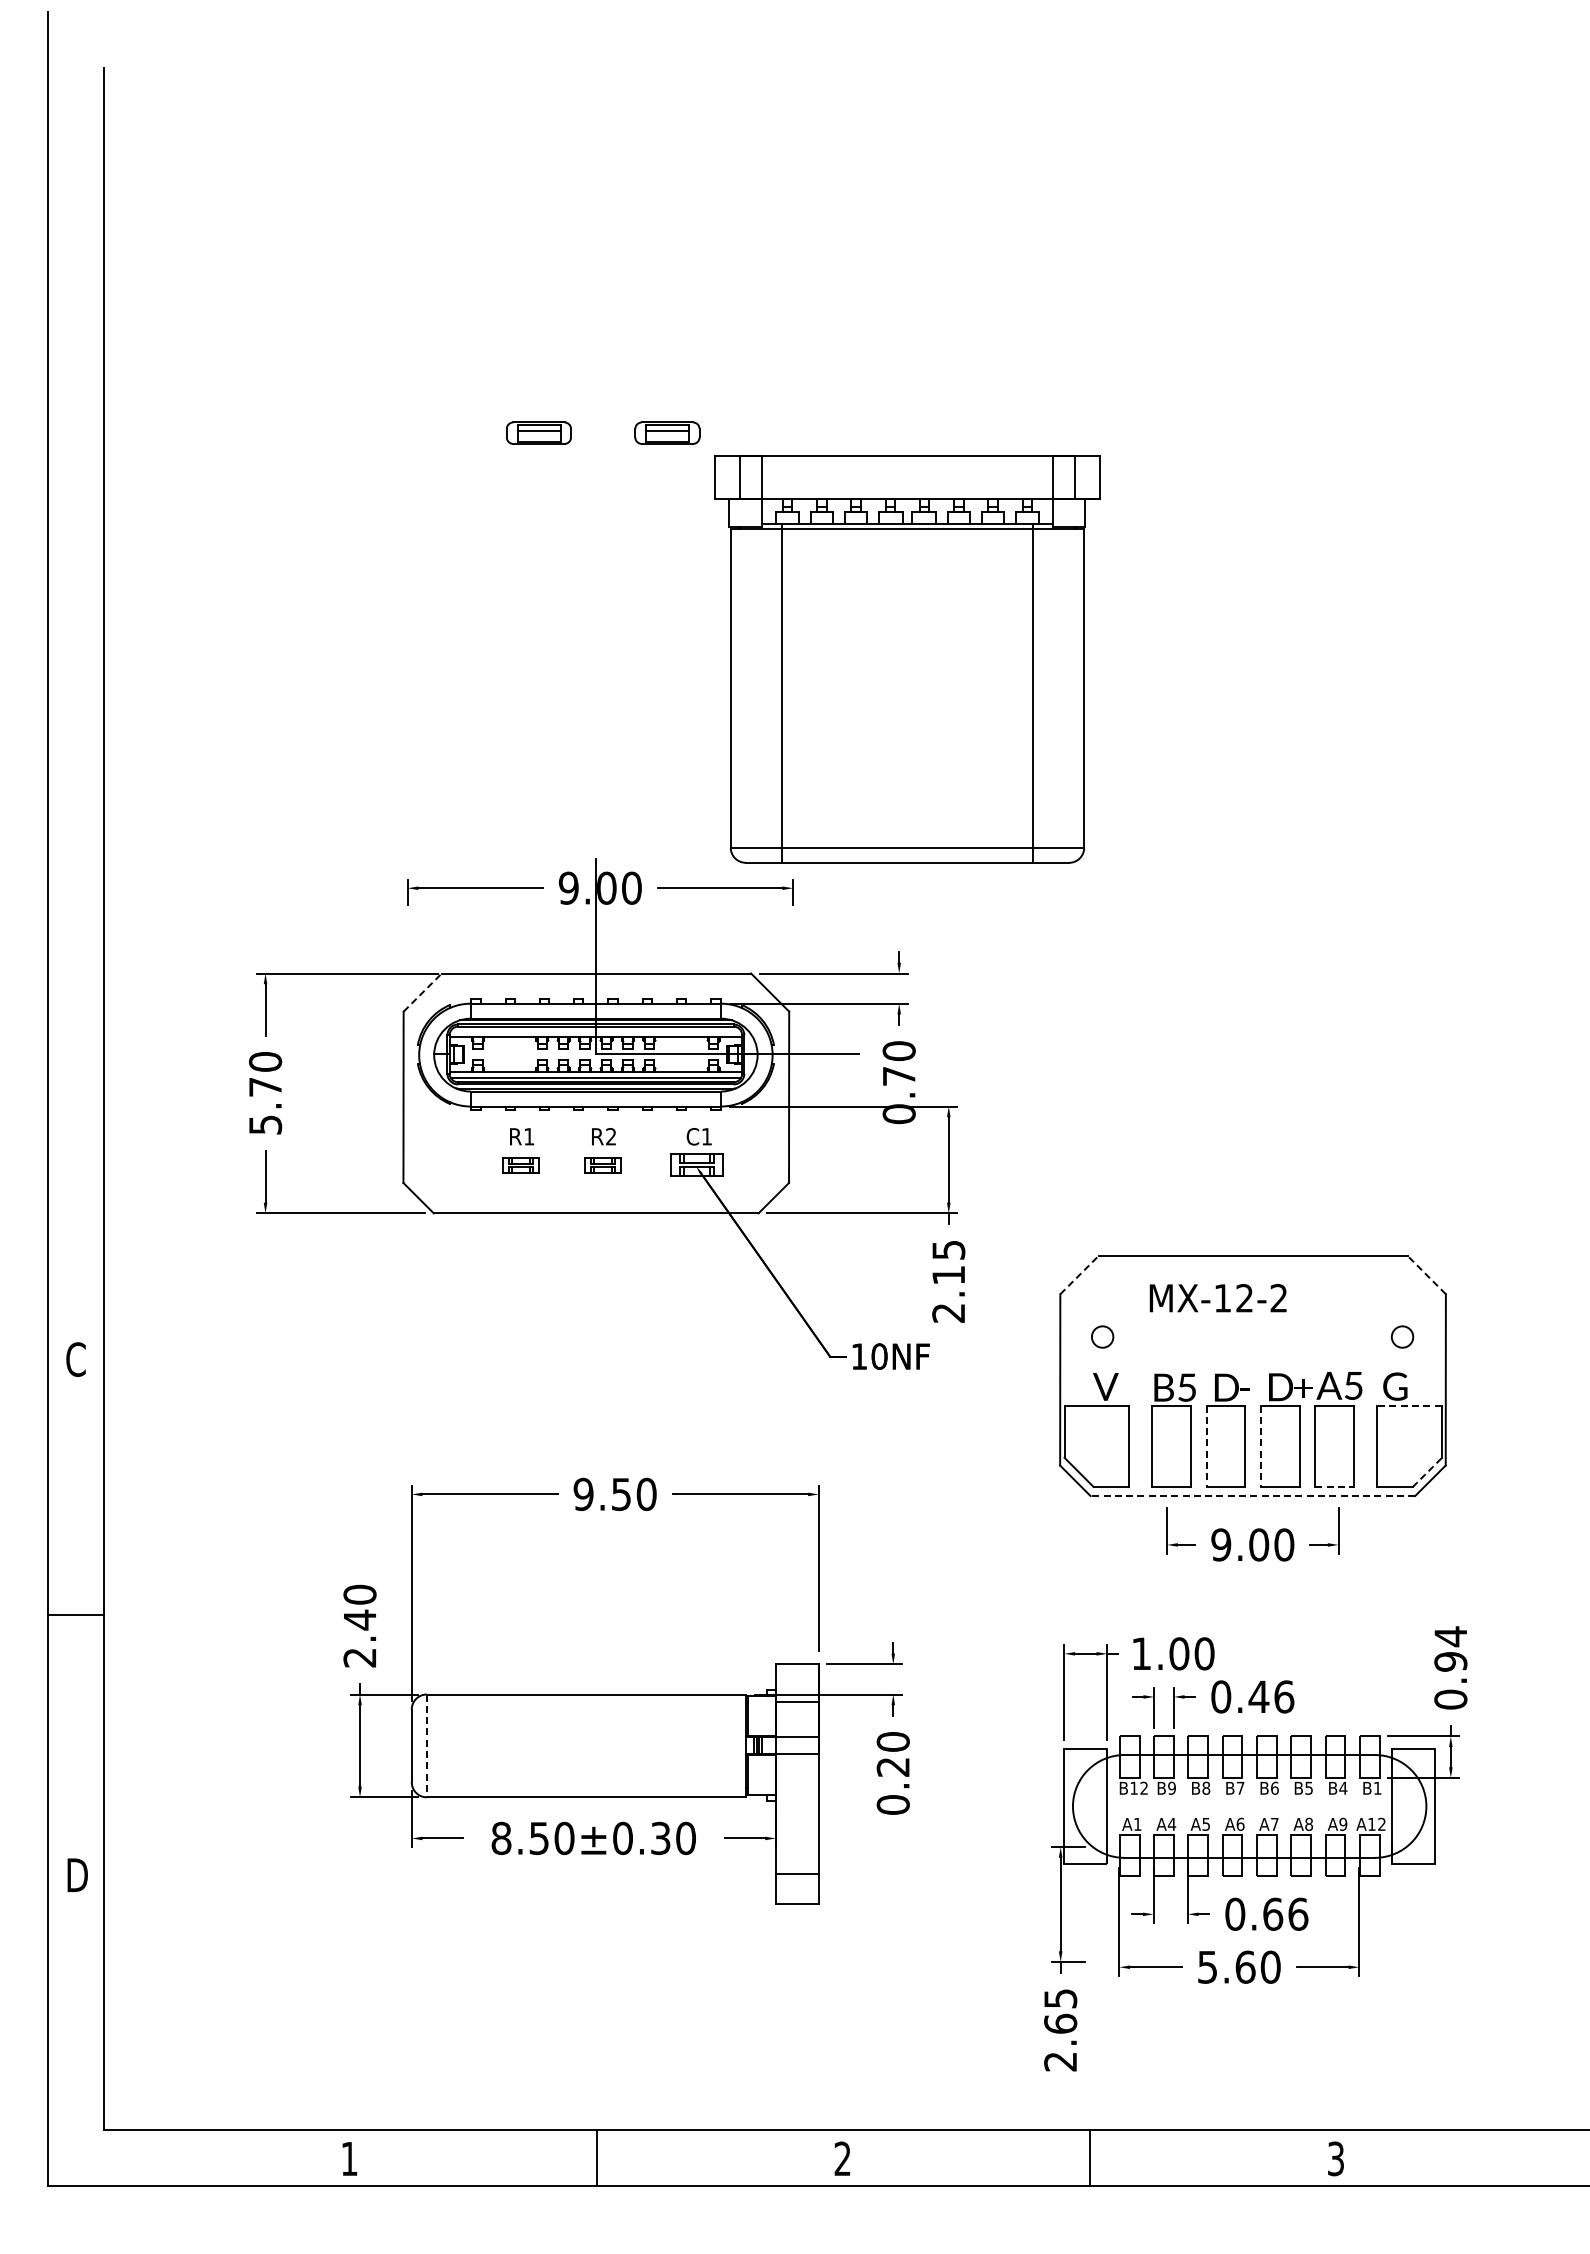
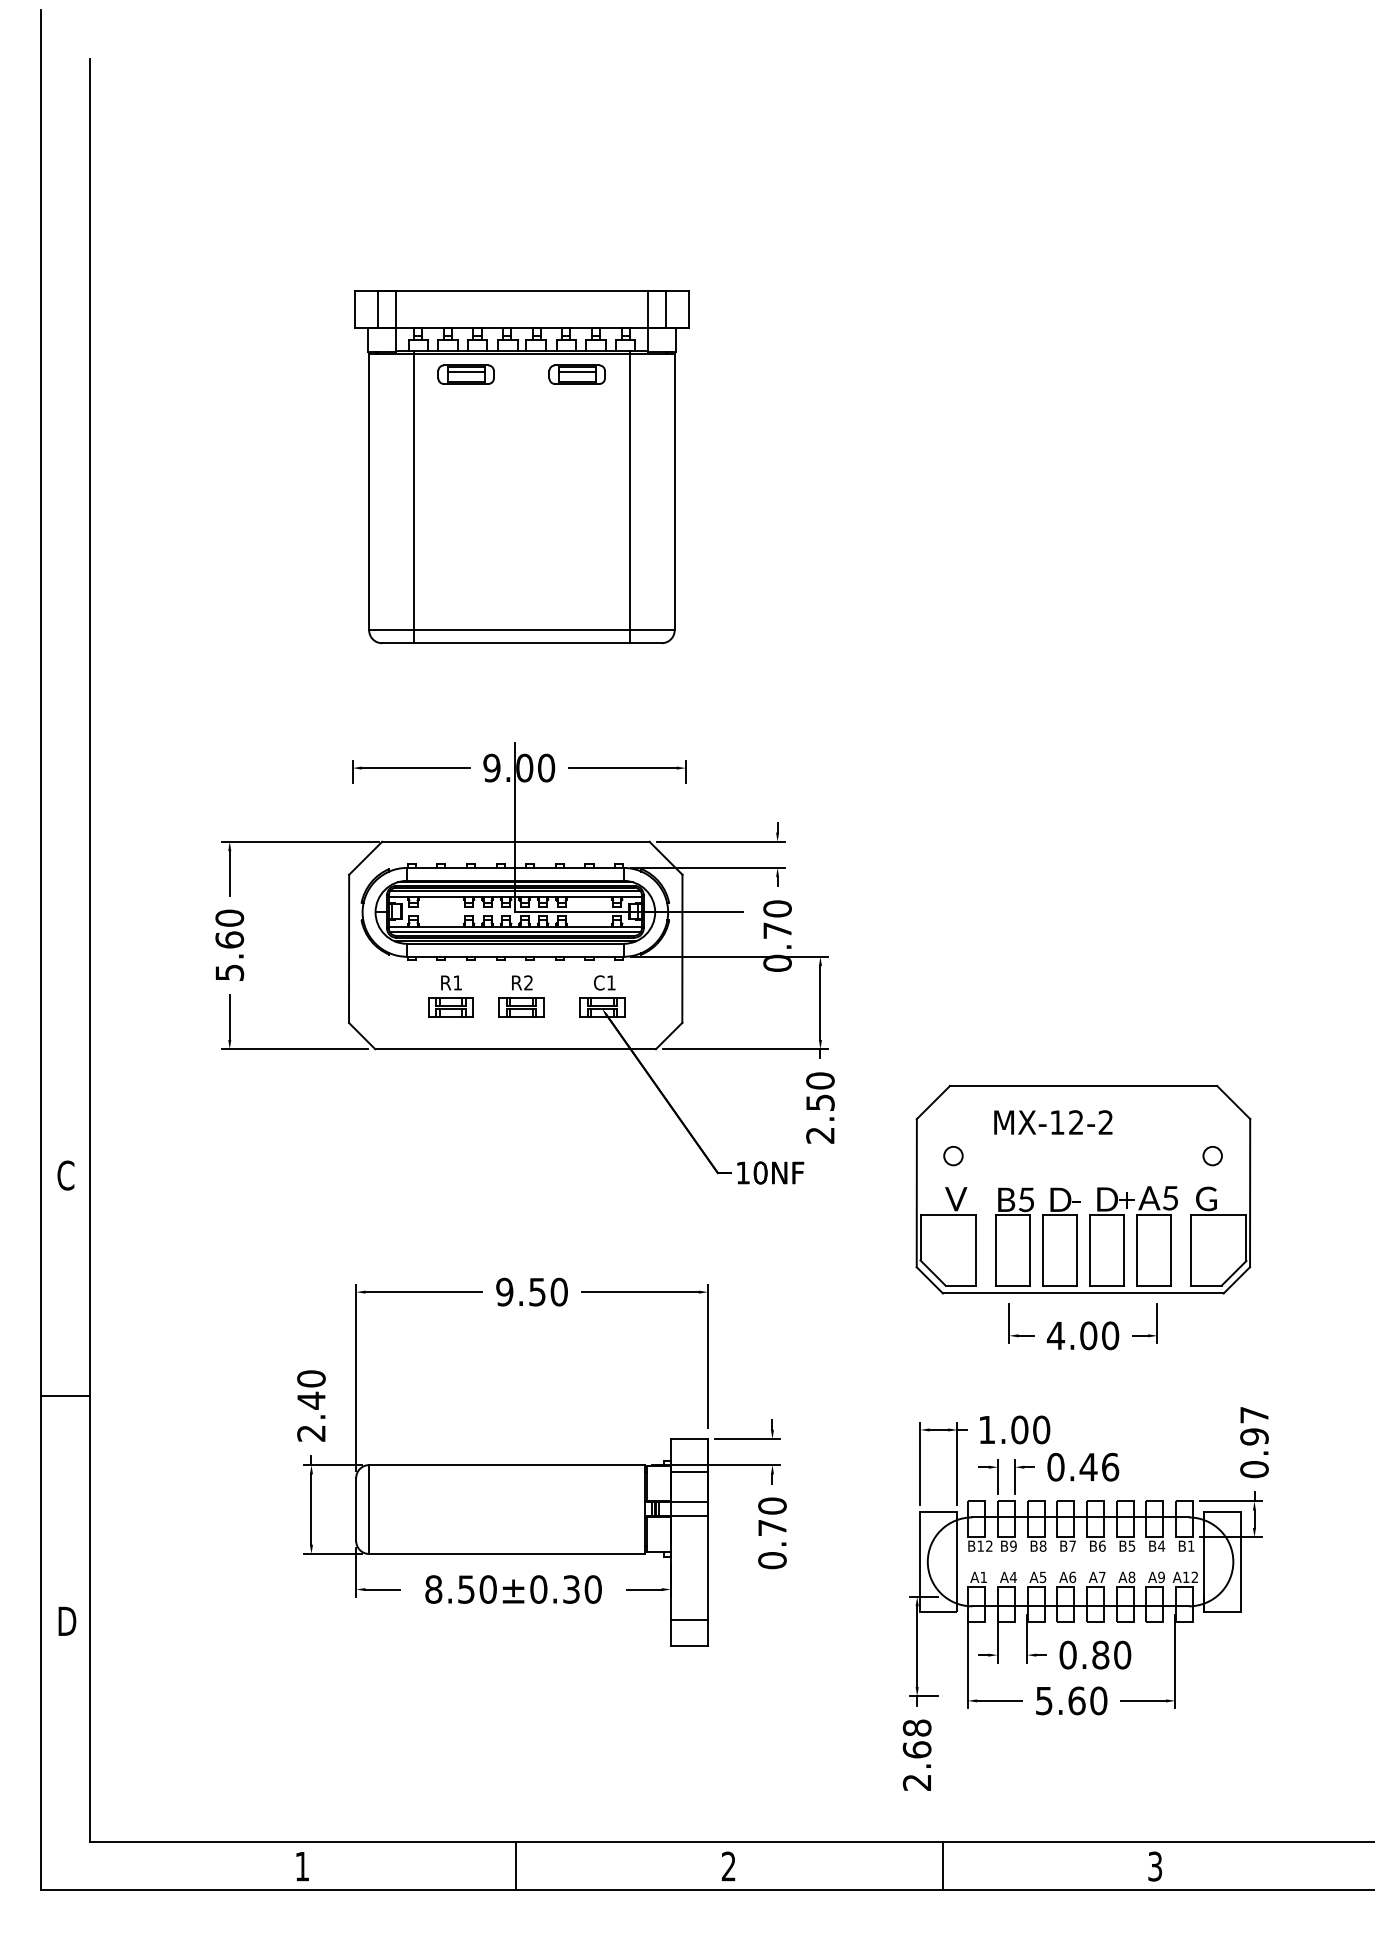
part: (907, 659) -> (521, 467), moved
line: (423, 992) -> (366, 858), dashed -> solid
line: (595, 1030) -> (515, 891), added
text: (265, 1086) -> (229, 939), 5.70 -> 5.60
part: (520, 1164) -> (450, 1006), size x1.43
part: (602, 1164) -> (521, 1006), size x1.43
text: (948, 1262) -> (820, 1091), 2.15 -> 2.50
line: (1079, 1274) -> (933, 1102), dashed -> solid
line: (1426, 1275) -> (1233, 1102), dashed -> solid
line: (1408, 1405) -> (1217, 1215), dashed -> solid
line: (1206, 1446) -> (1043, 1250), dashed -> solid
line: (1260, 1446) -> (1089, 1250), dashed -> solid
line: (1426, 1473) -> (1233, 1274), dashed -> solid
line: (1335, 1486) -> (1154, 1285), dashed -> solid
line: (1252, 1495) -> (1083, 1293), dashed -> solid
text: (1220, 1544) -> (1055, 1335), 9.00 -> 4.00
text: (1450, 1636) -> (1254, 1414), 0.94 -> 0.97
line: (426, 1746) -> (368, 1510), dashed -> solid
text: (892, 1767) -> (771, 1528), 0.20 -> 0.70
text: (1285, 1913) -> (1111, 1654), 0.66 -> 0.80
text: (1060, 1998) -> (917, 1727), 2.65 -> 2.68

